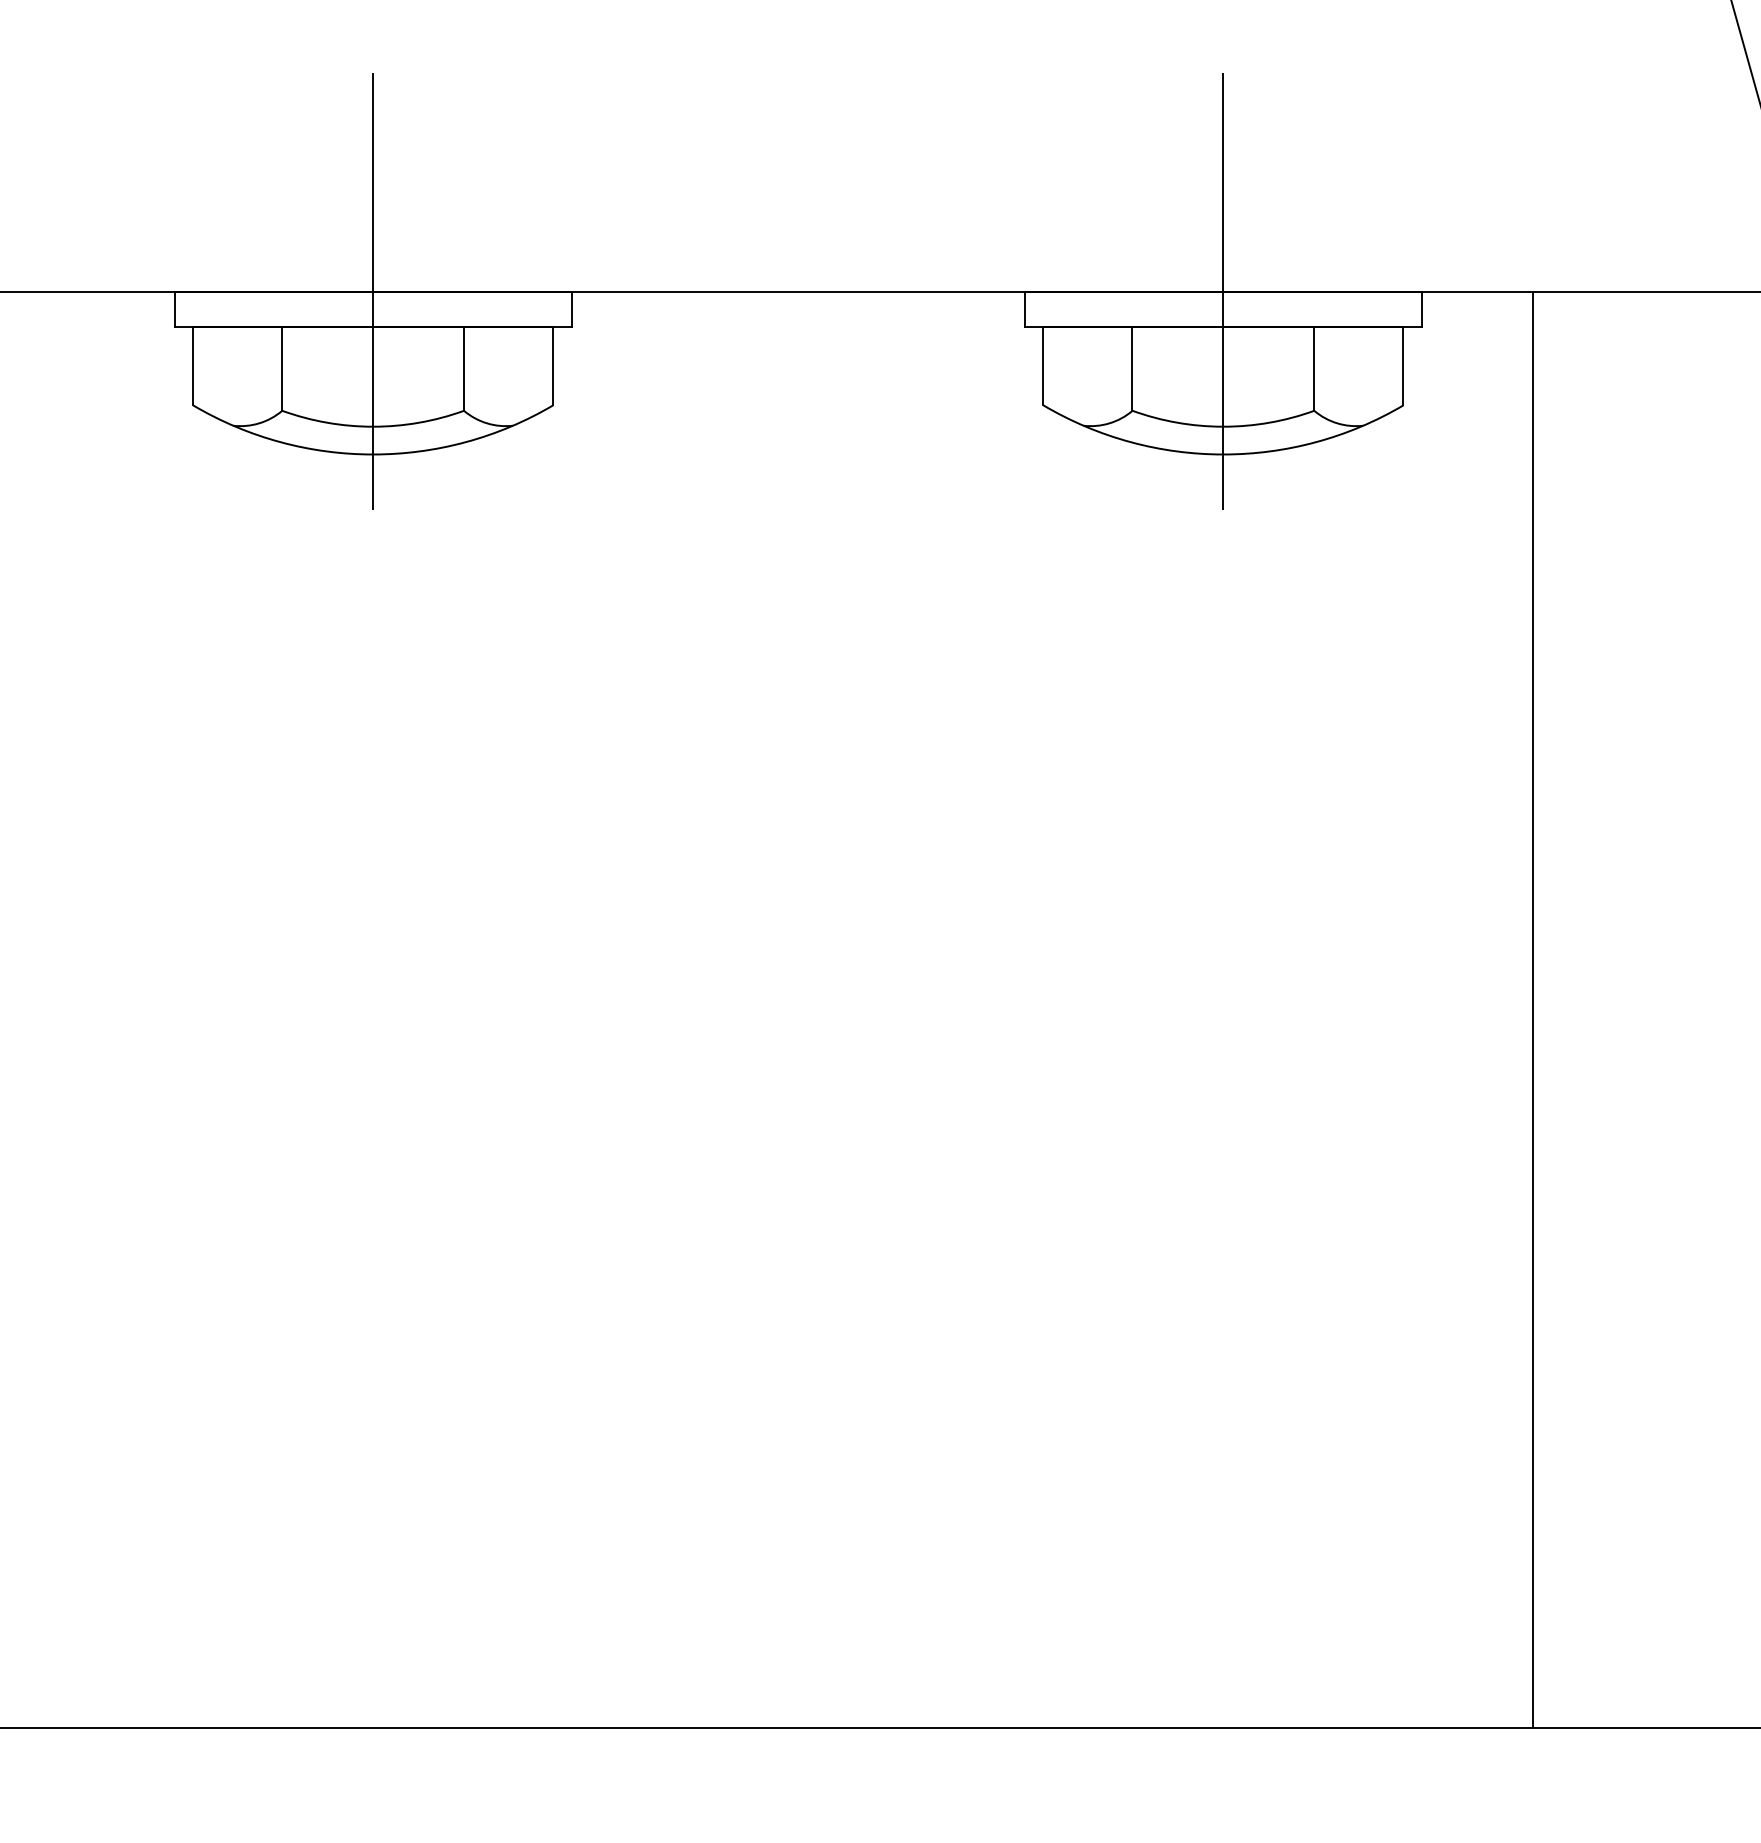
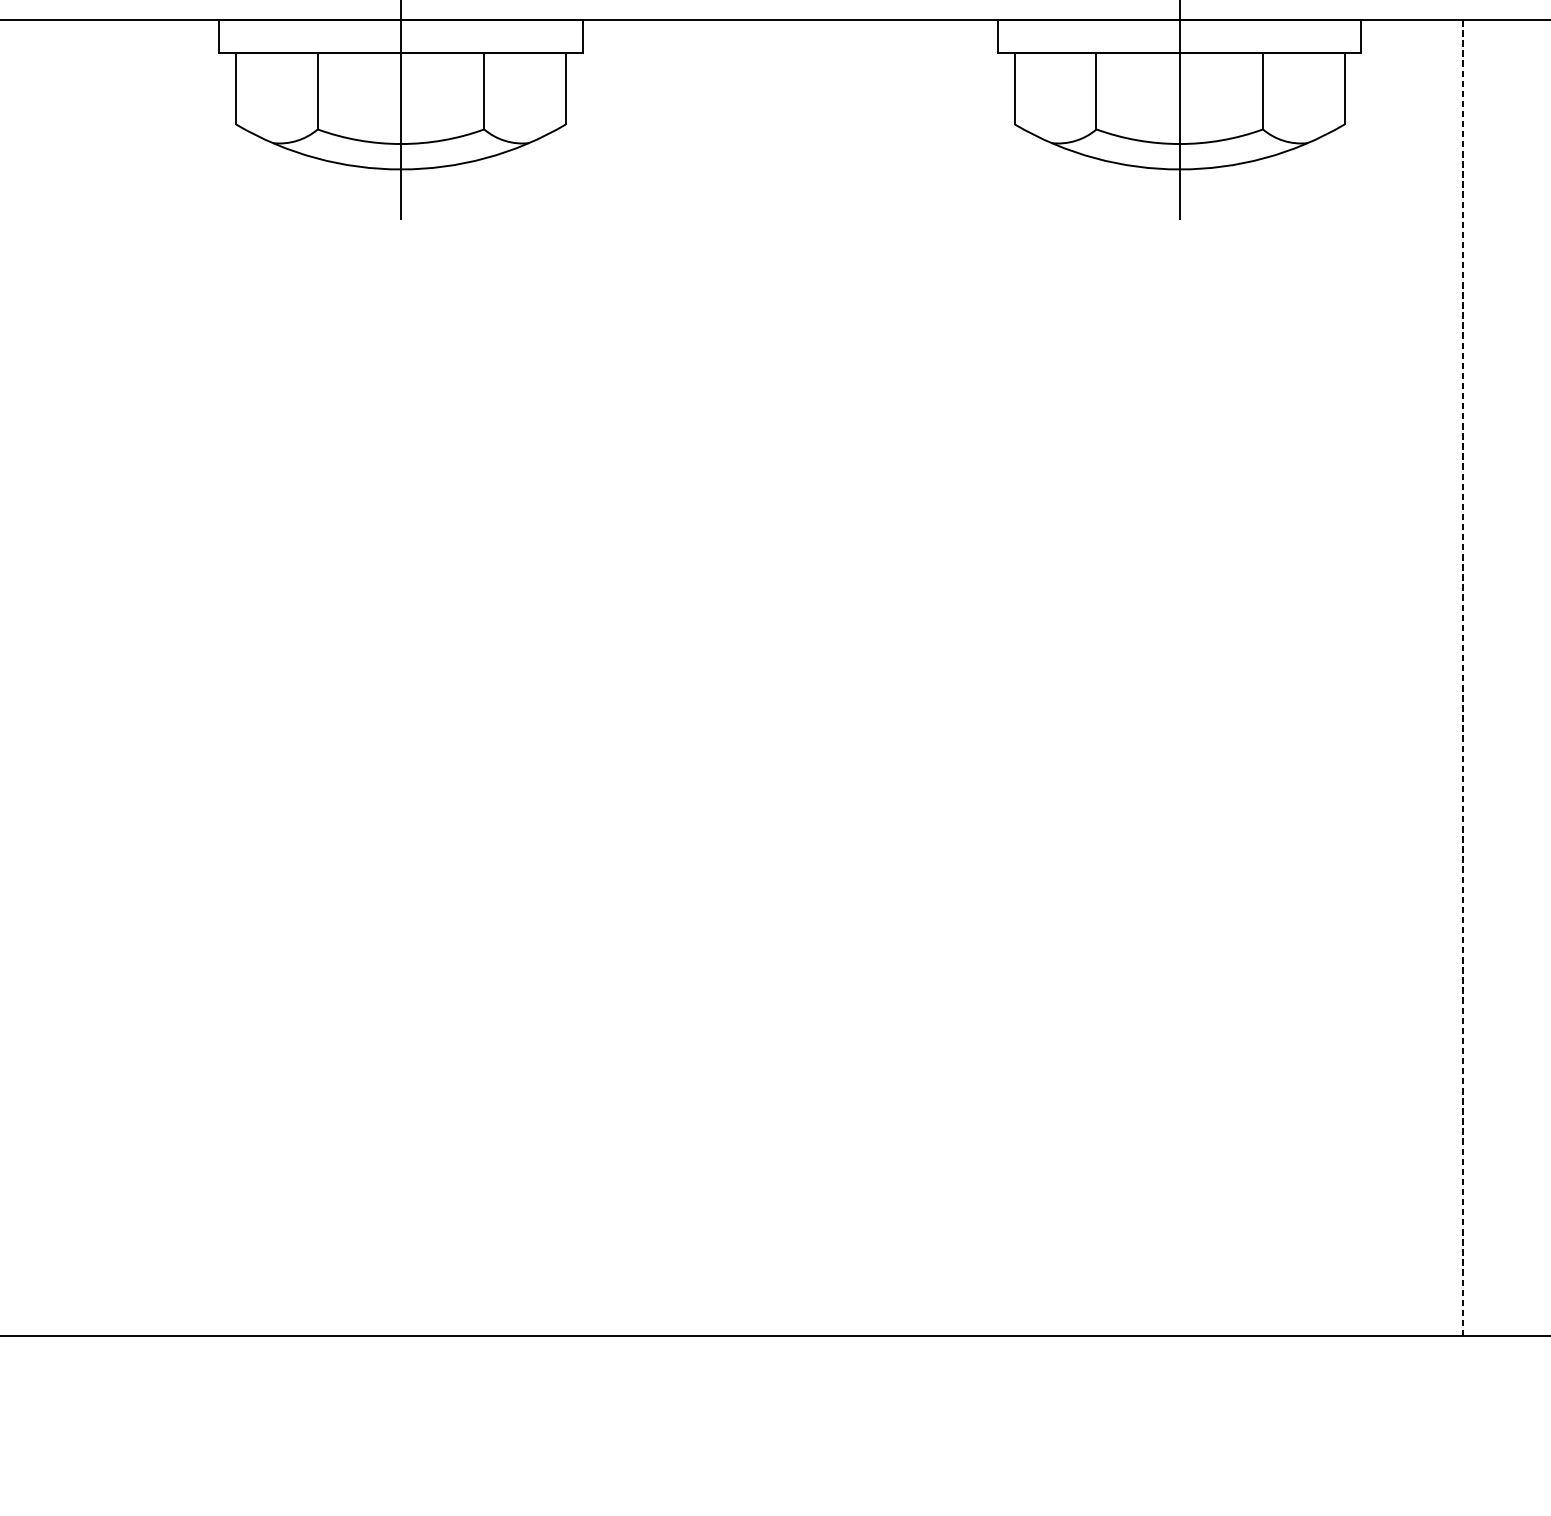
line: (1533, 1009) -> (1463, 677), solid -> dashed

